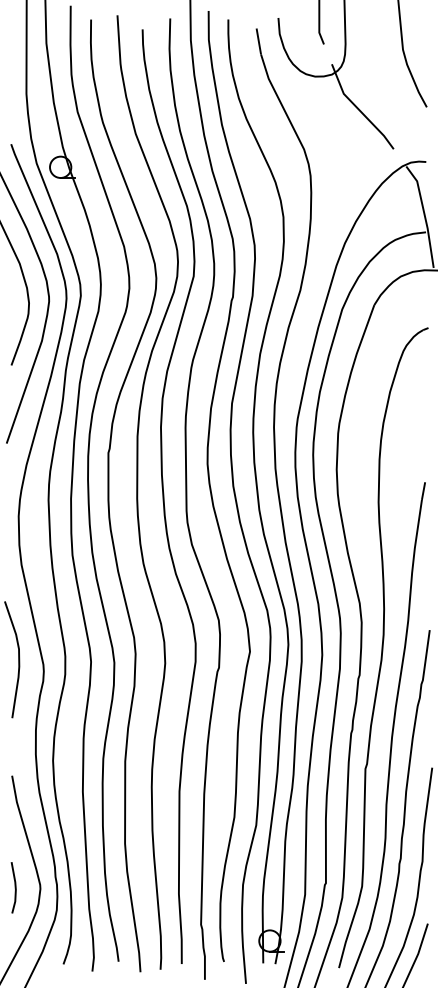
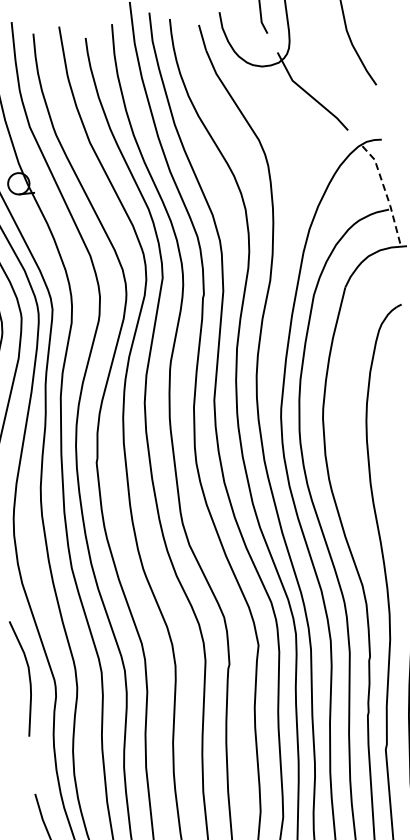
line: (424, 215) -> (385, 193), solid -> dashed

